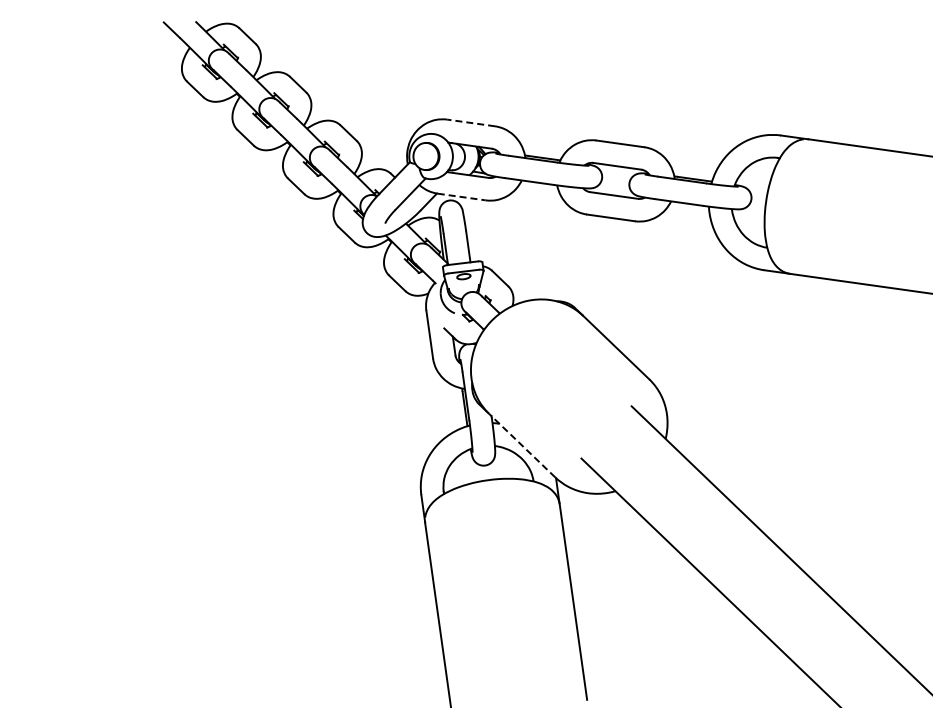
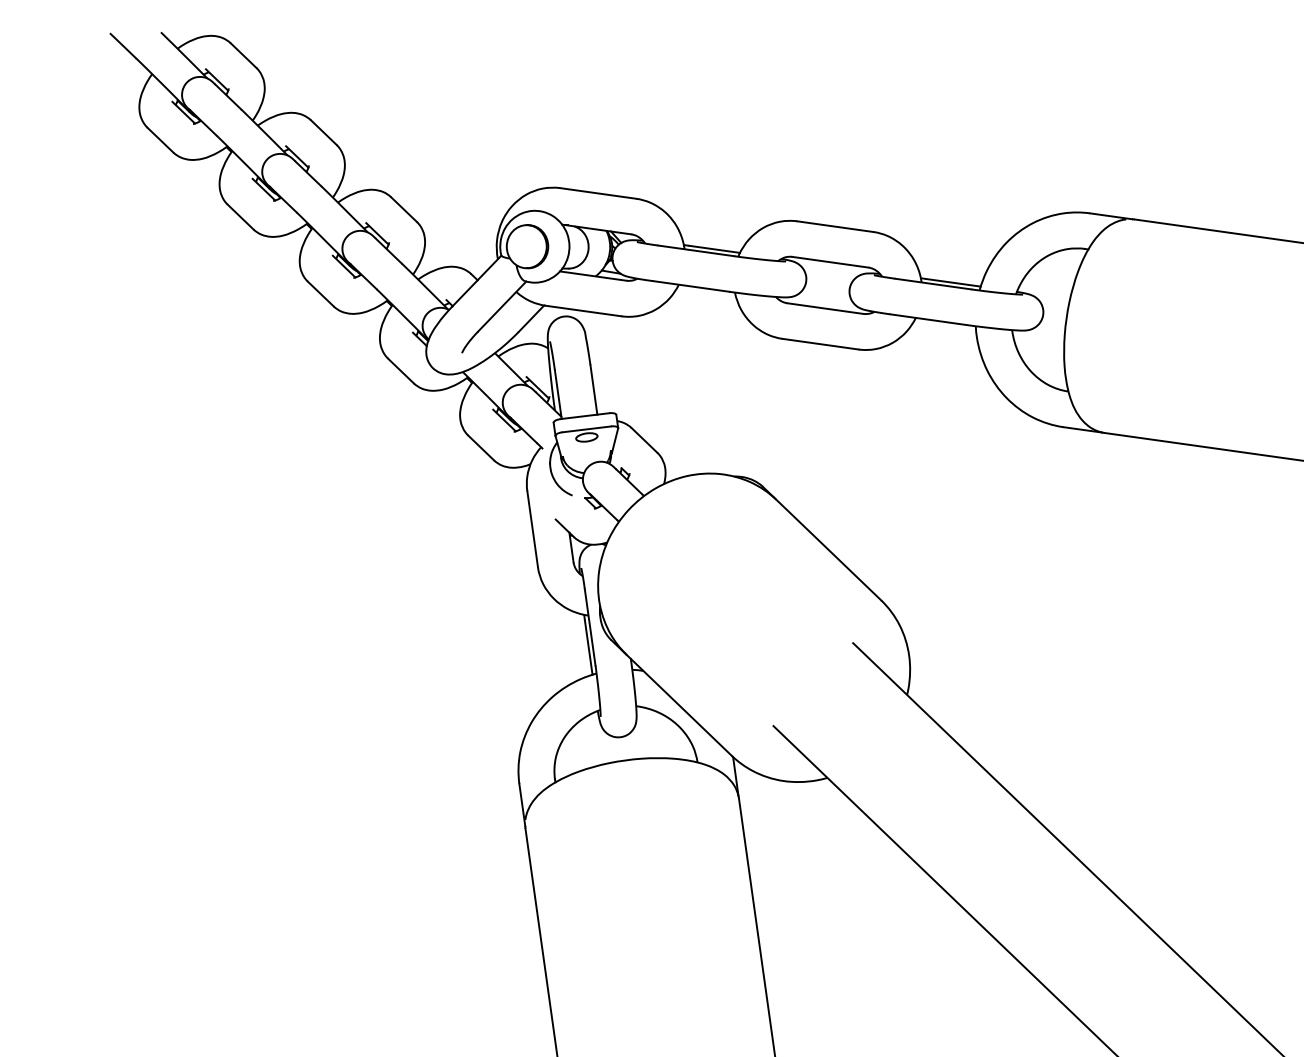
line: (470, 122) -> (597, 192), dashed -> solid
line: (462, 197) -> (584, 311), dashed -> solid
line: (522, 445) -> (679, 705), dashed -> solid

